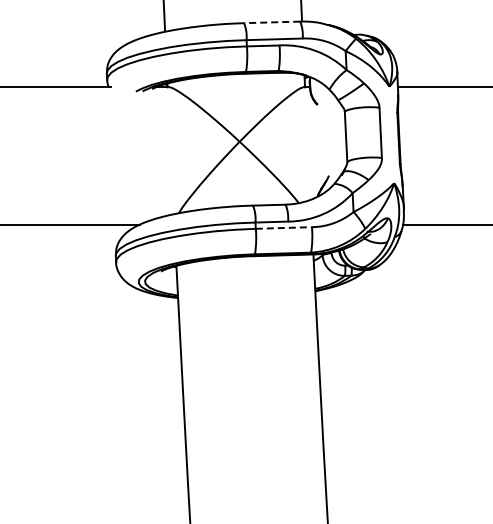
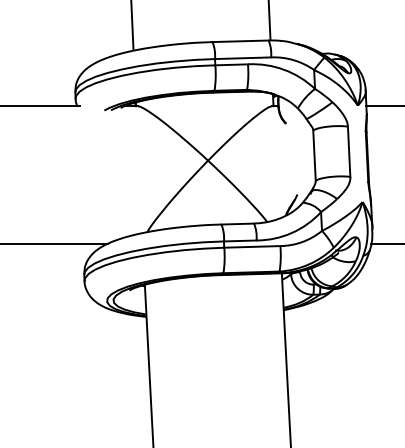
line: (271, 22) -> (239, 41), dashed -> solid
line: (284, 227) -> (252, 246), dashed -> solid

